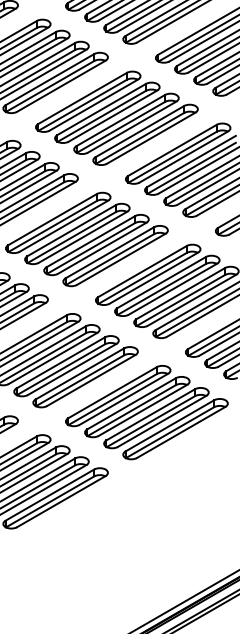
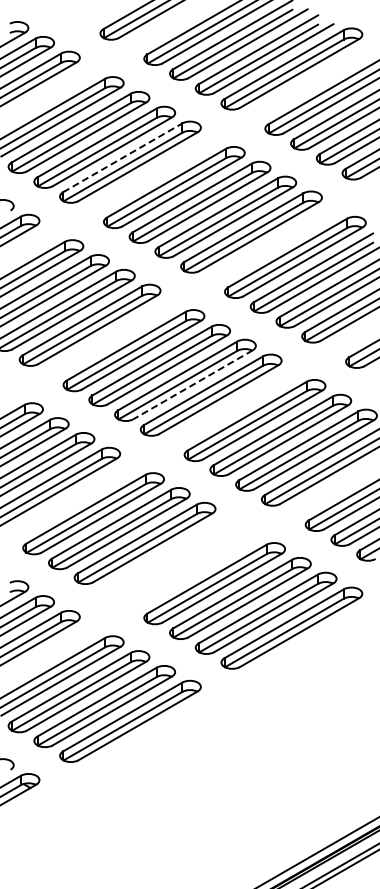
line: (49, 79) -> (122, 157), solid -> dashed
line: (102, 248) -> (193, 384), solid -> dashed
part: (85, 376) -> (170, 557), removed

